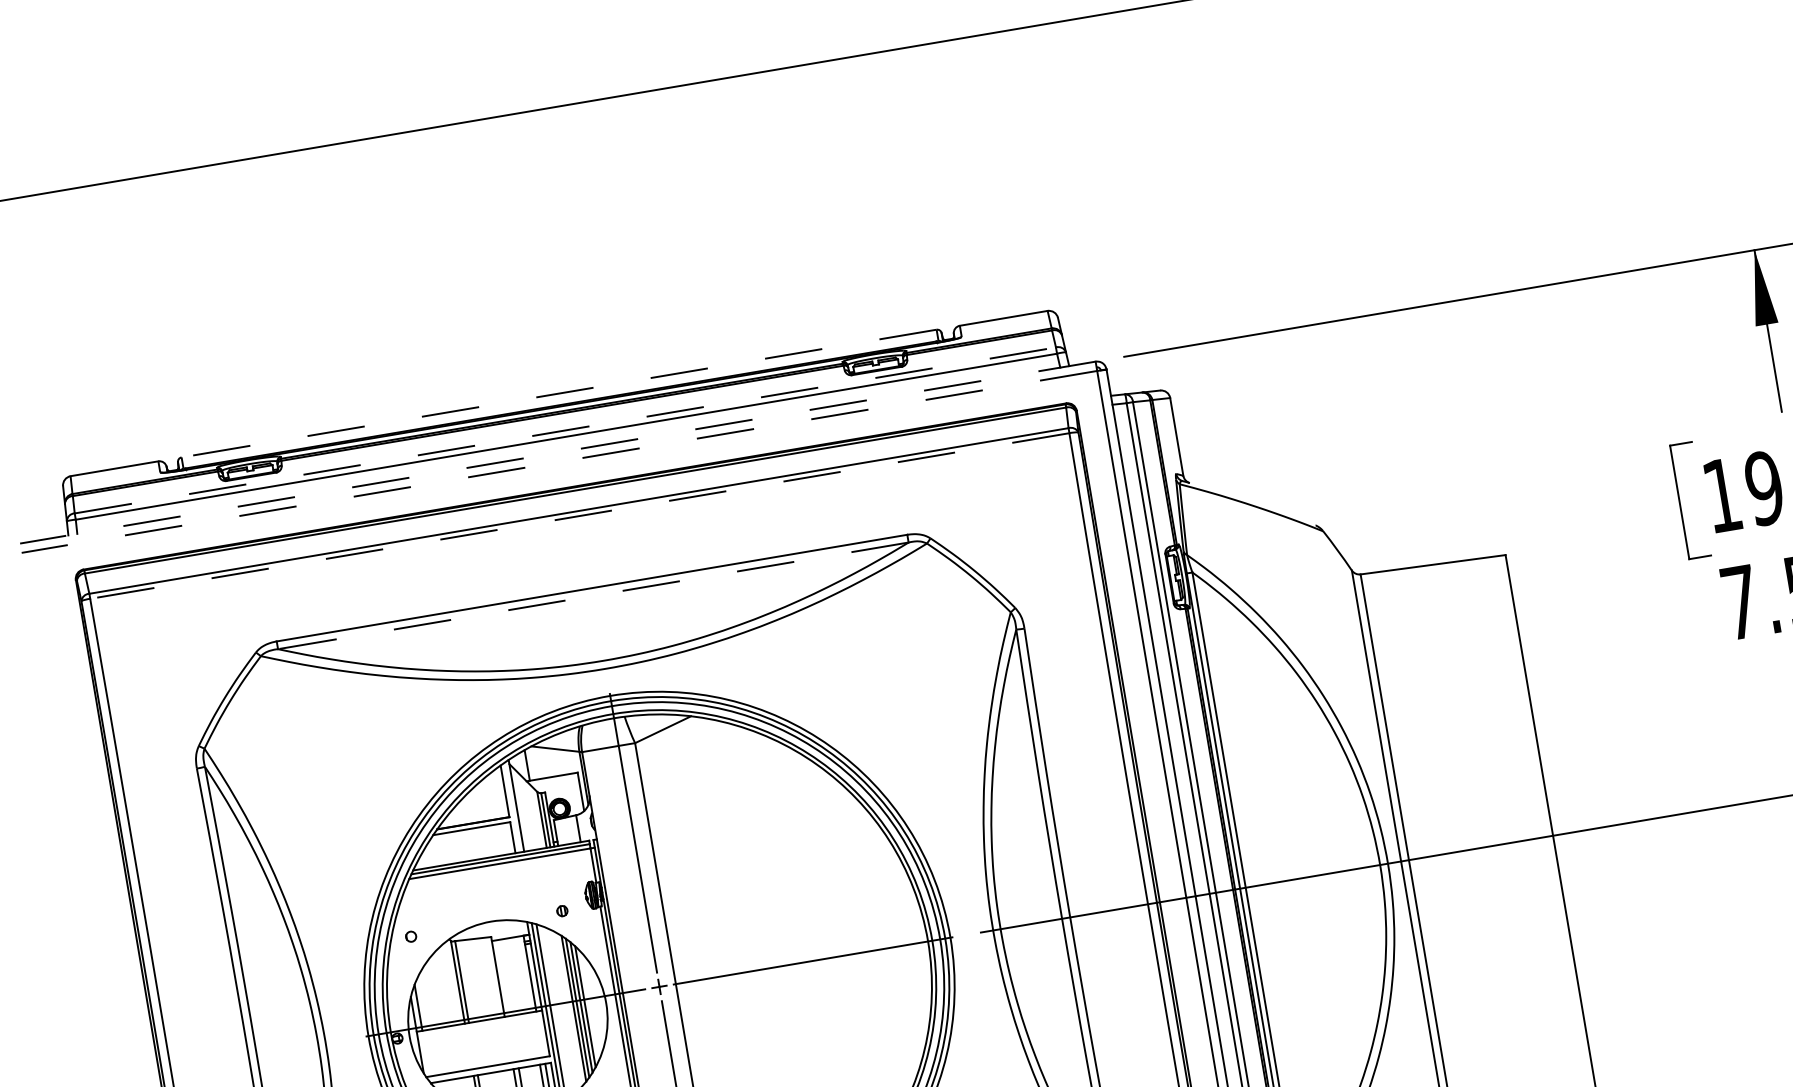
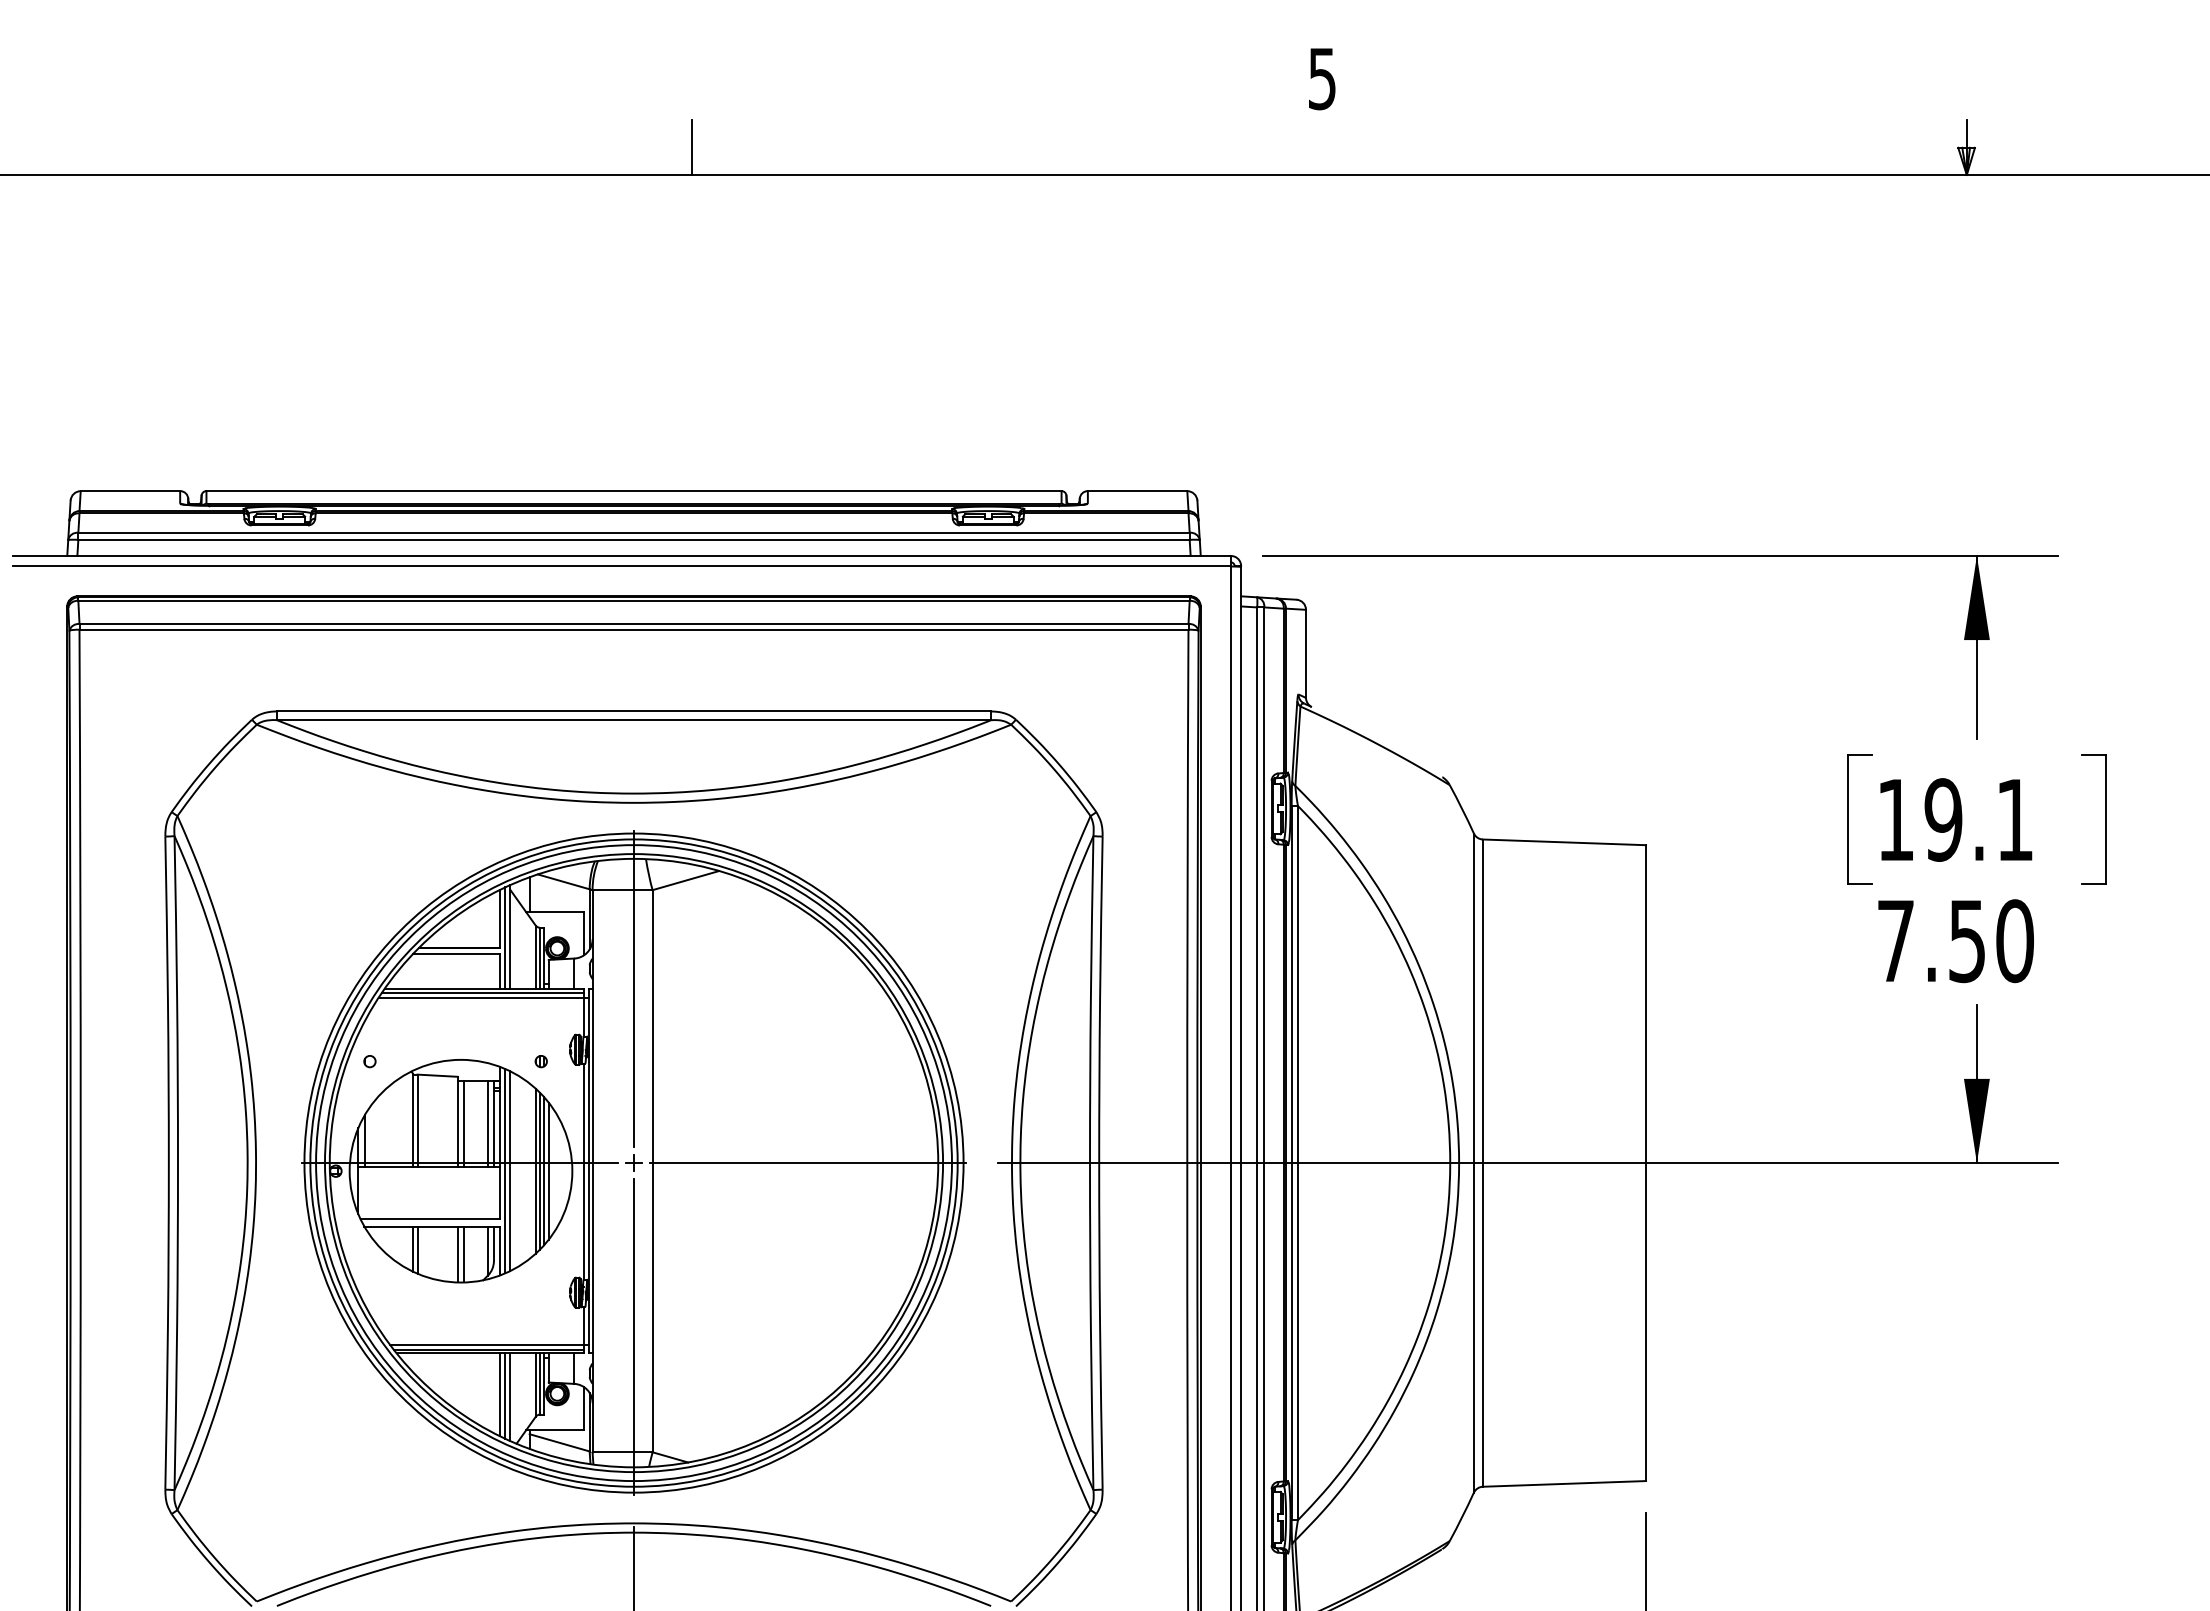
line: (558, 81) -> (691, 147), added
line: (559, 393) -> (634, 491), dashed -> solid
line: (565, 430) -> (634, 532), dashed -> solid
line: (557, 452) -> (621, 555), dashed -> solid
line: (559, 462) -> (621, 566), dashed -> solid
line: (580, 515) -> (634, 629), dashed -> solid
line: (592, 596) -> (633, 720), dashed -> solid
line: (512, 807) -> (505, 938), added
line: (524, 974) -> (487, 1124), added
line: (503, 978) -> (463, 1124), added

